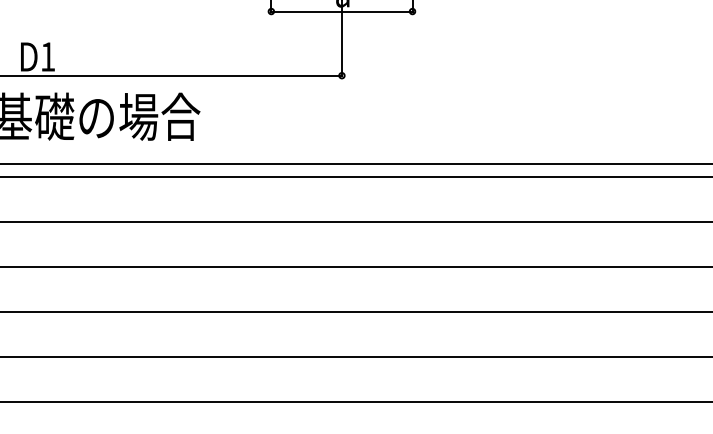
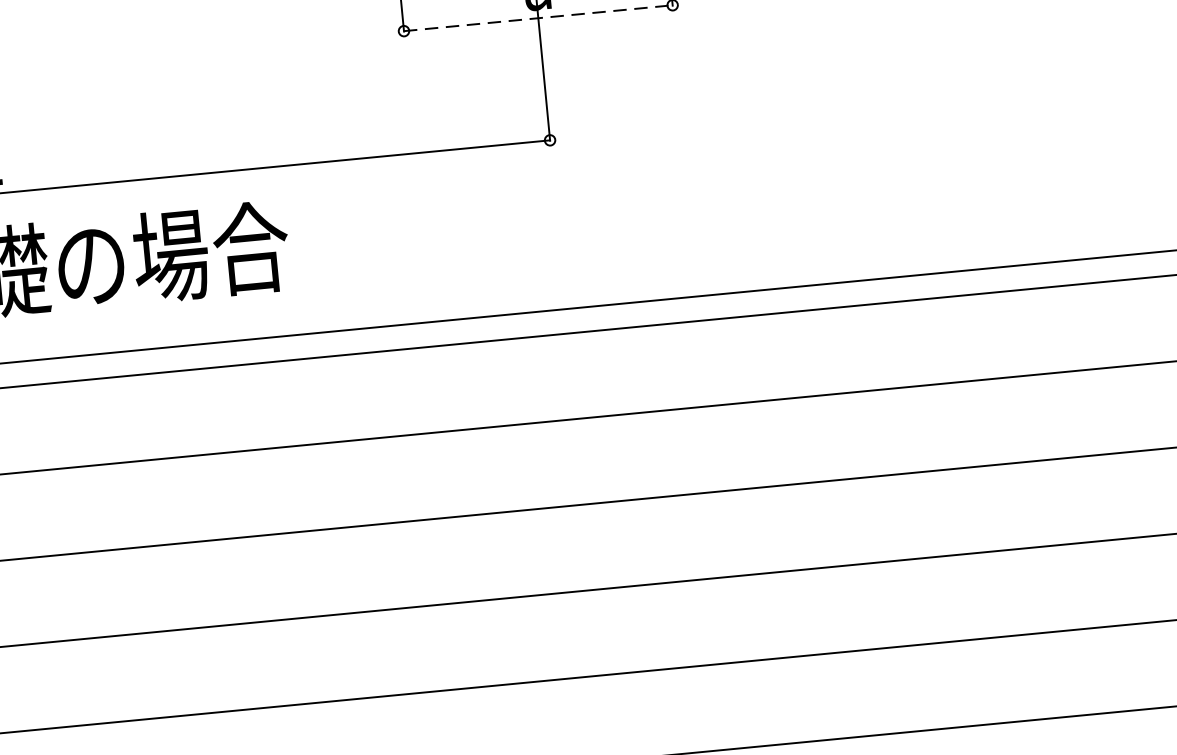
line: (341, 11) -> (537, 18), solid -> dashed

